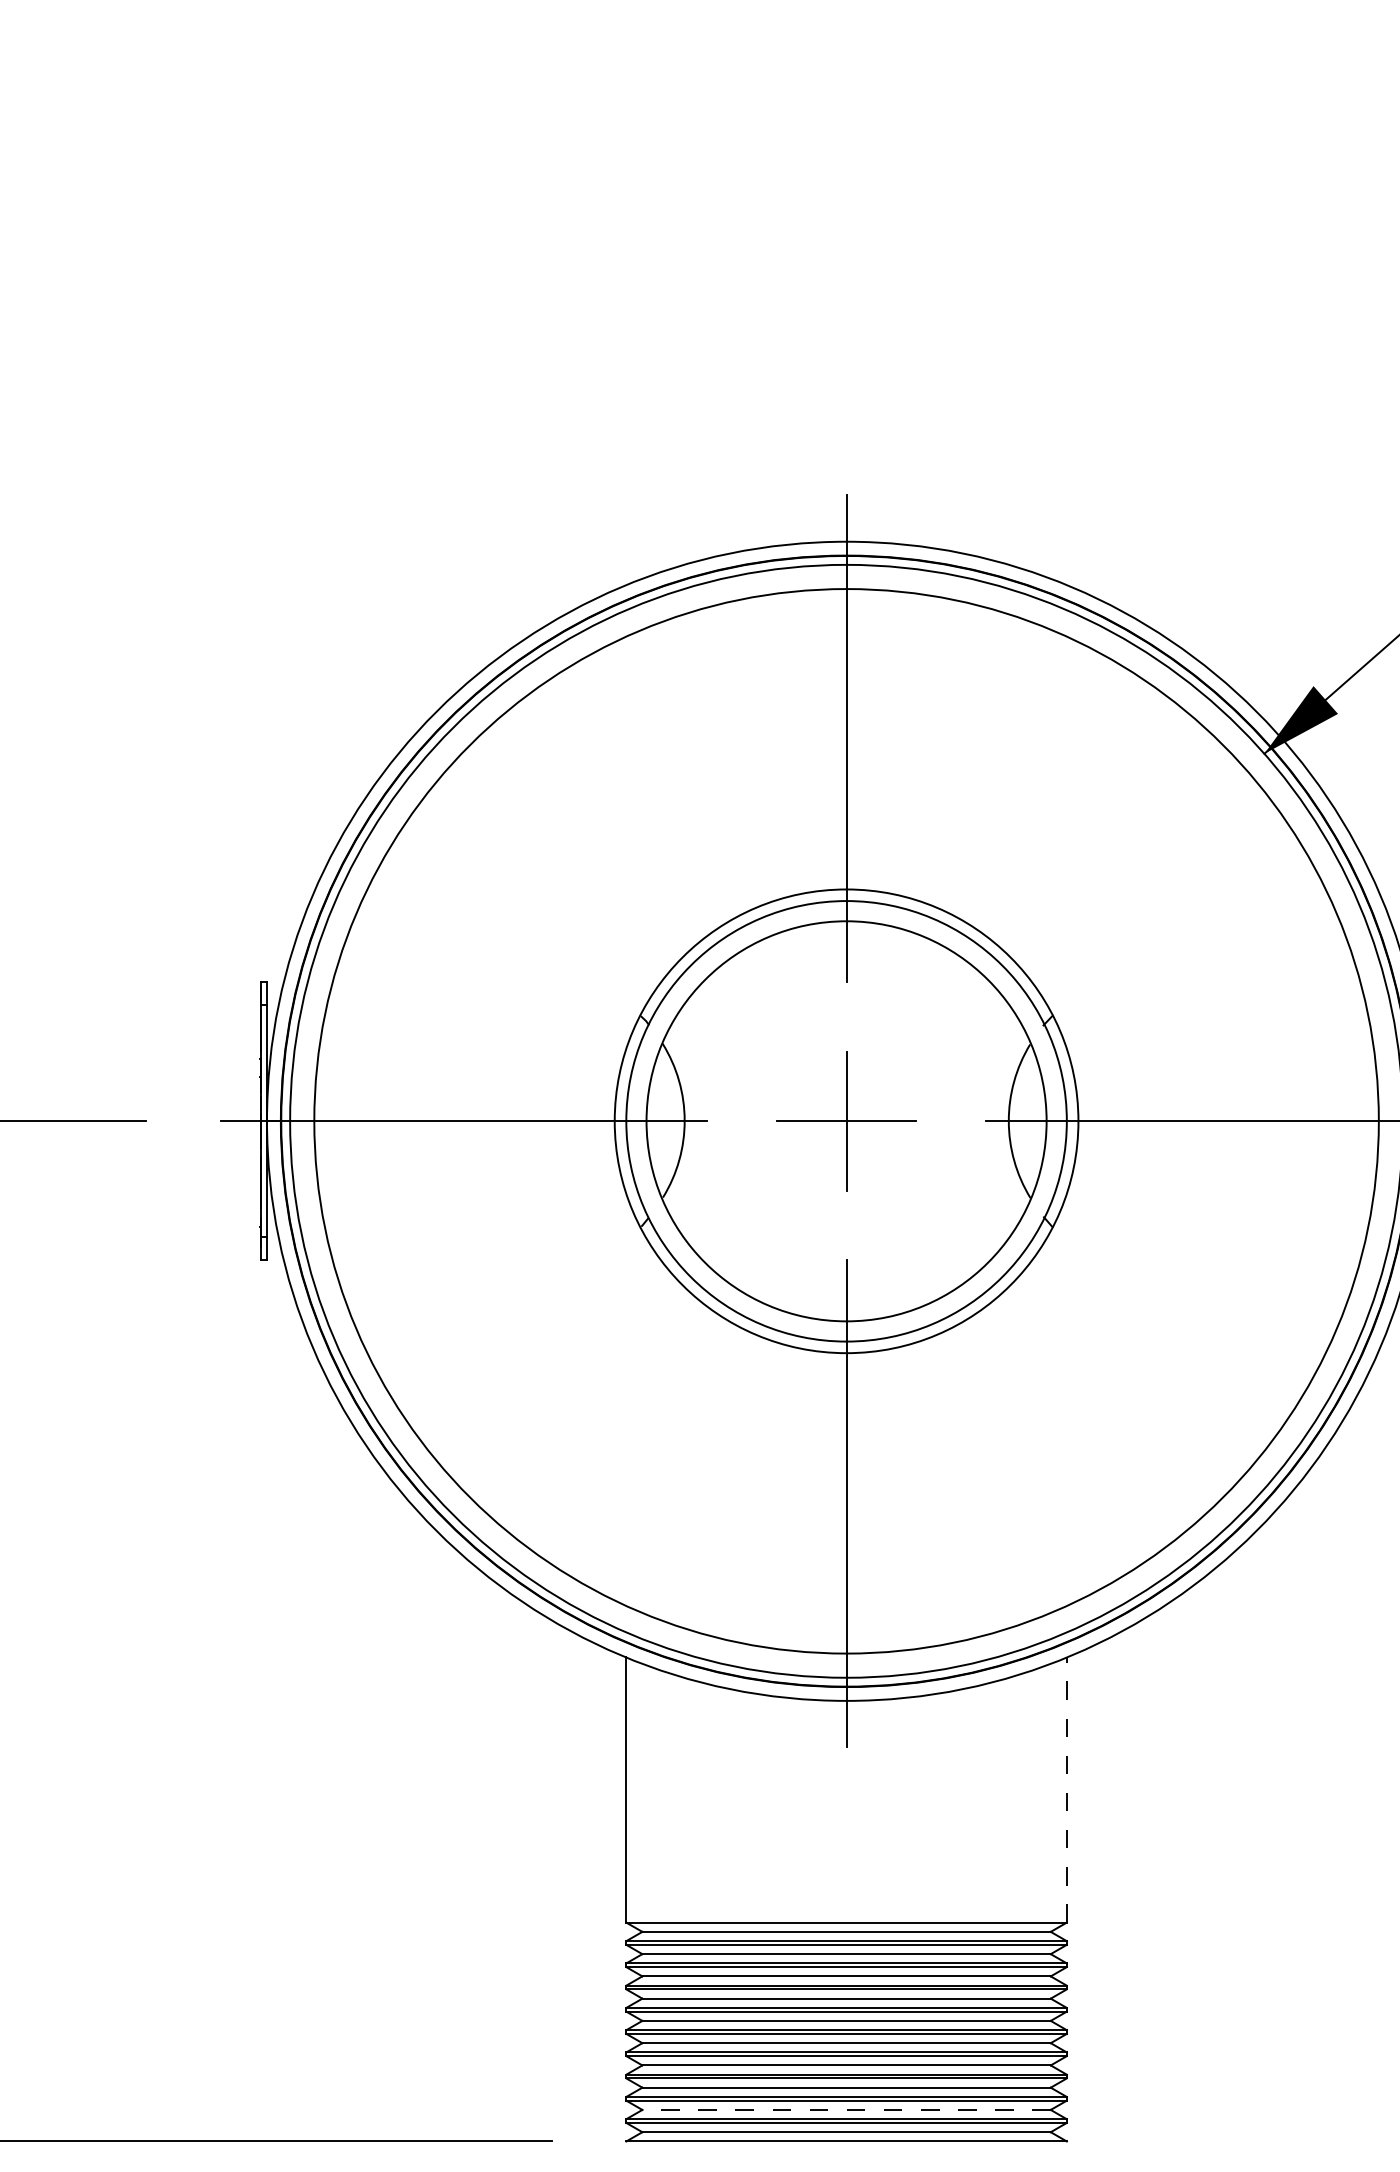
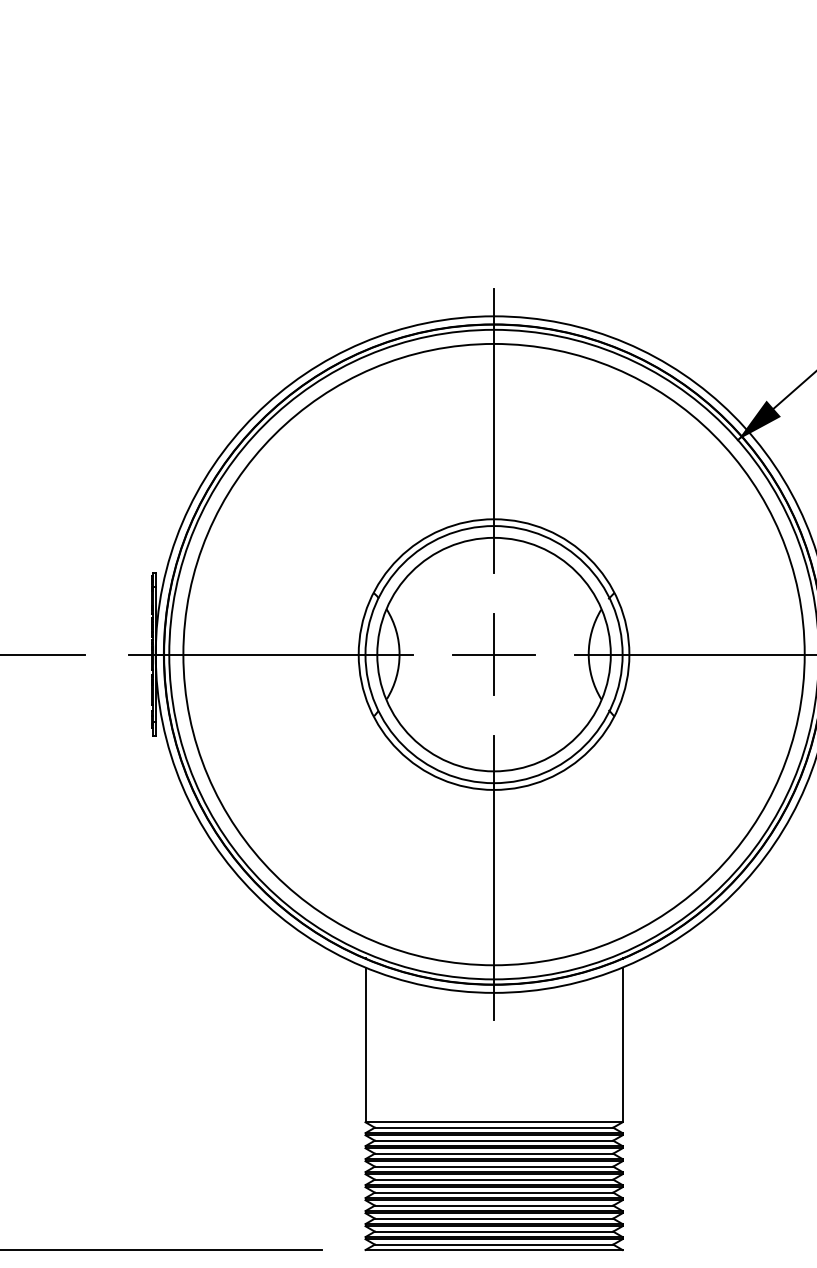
line: (1066, 1789) -> (622, 1044), dashed -> solid
line: (845, 2109) -> (493, 1231), dashed -> solid

